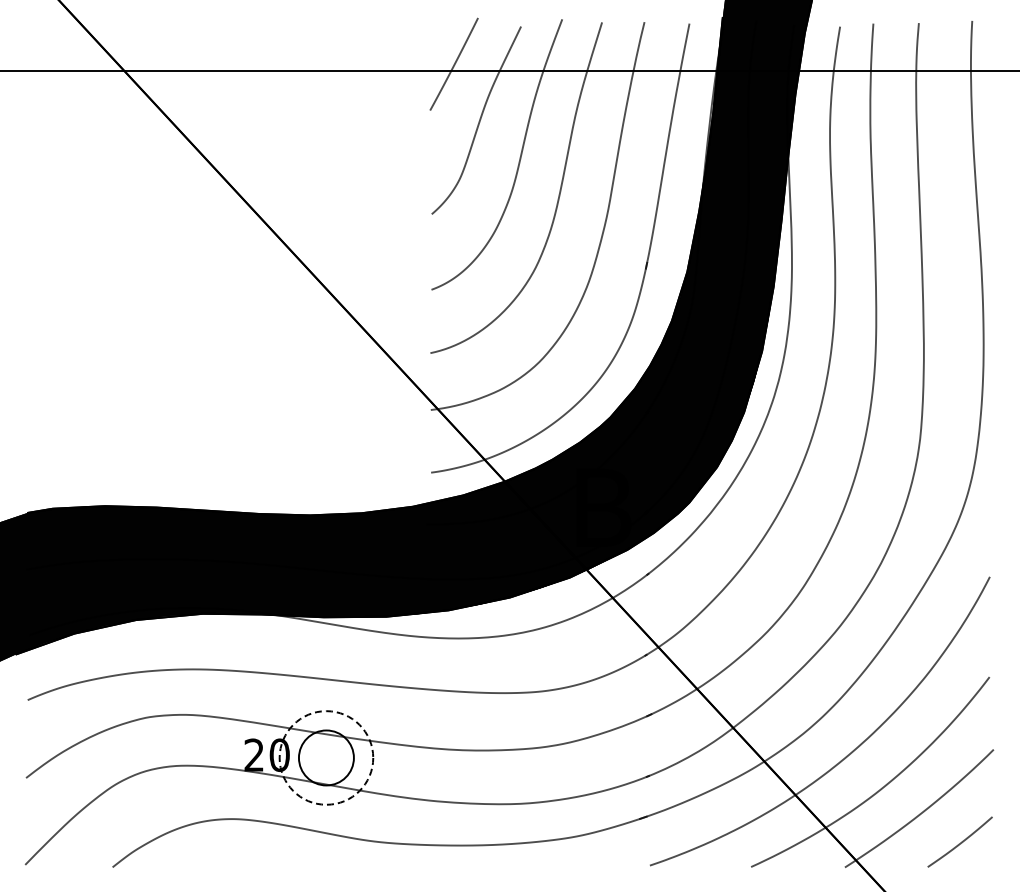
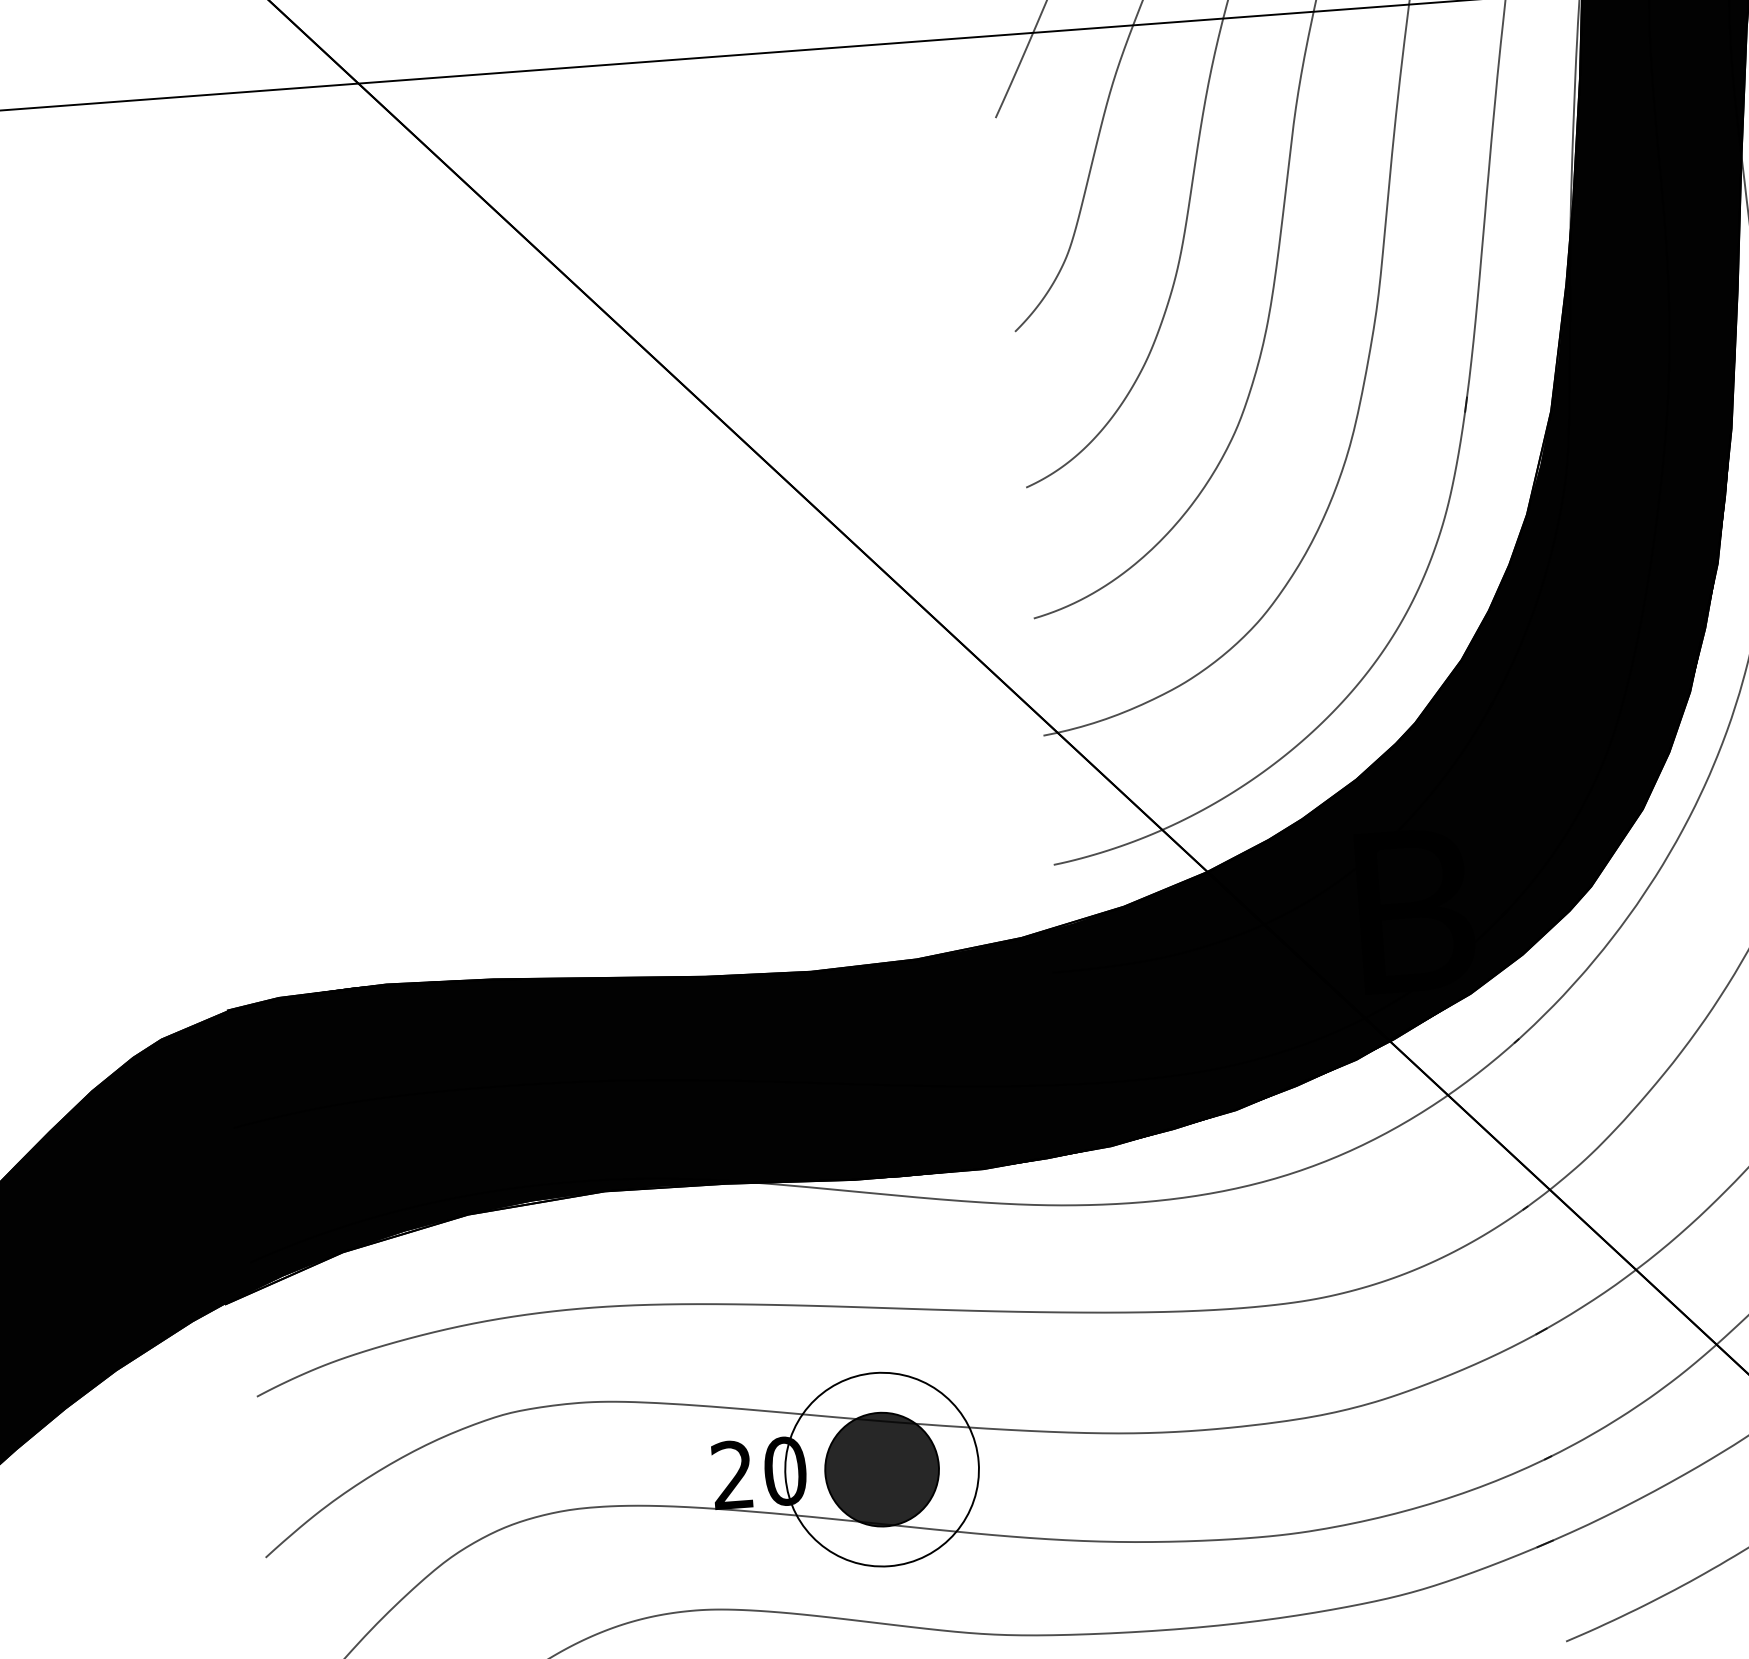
fill: (325, 757) -> (880, 1468), added
circle: (326, 757) -> (882, 1468), dashed -> solid

